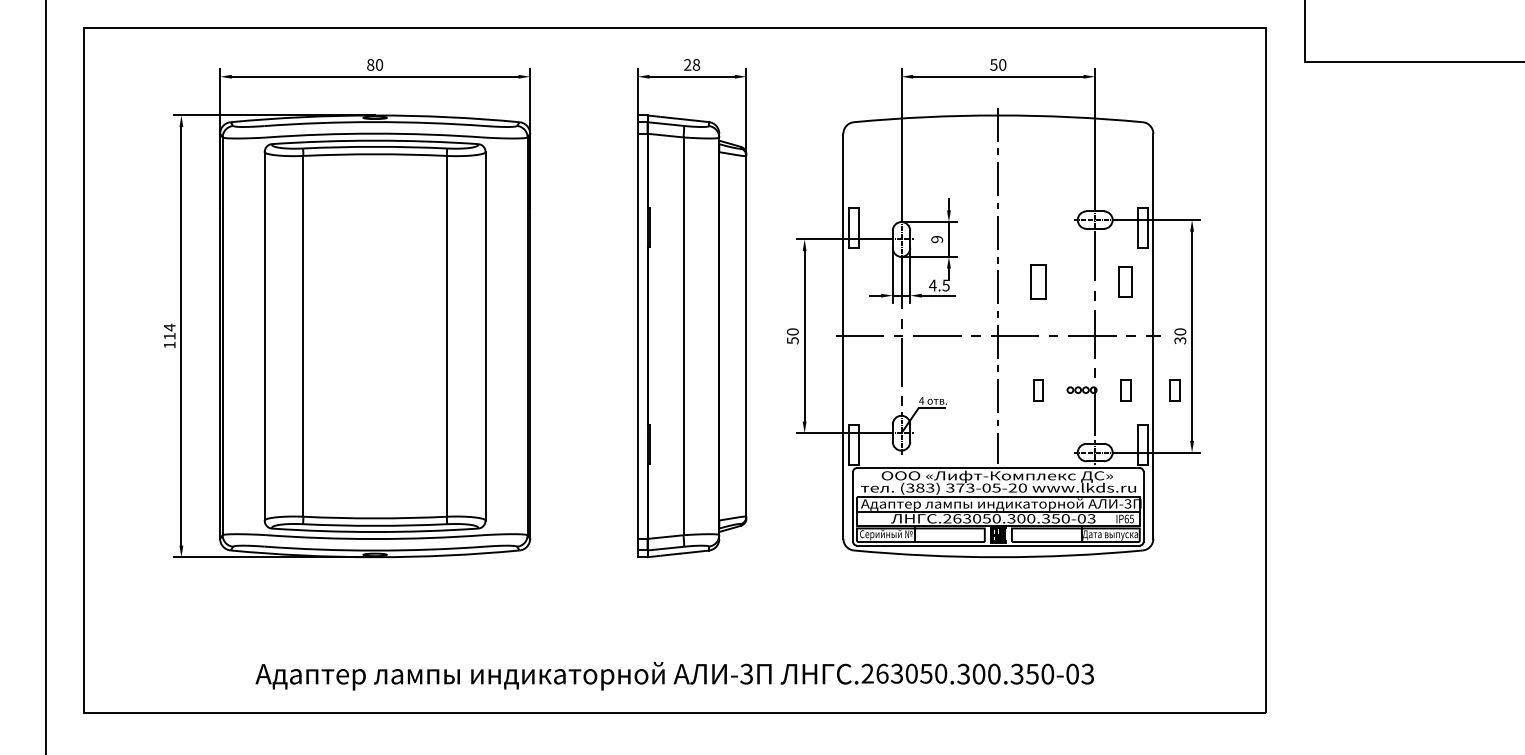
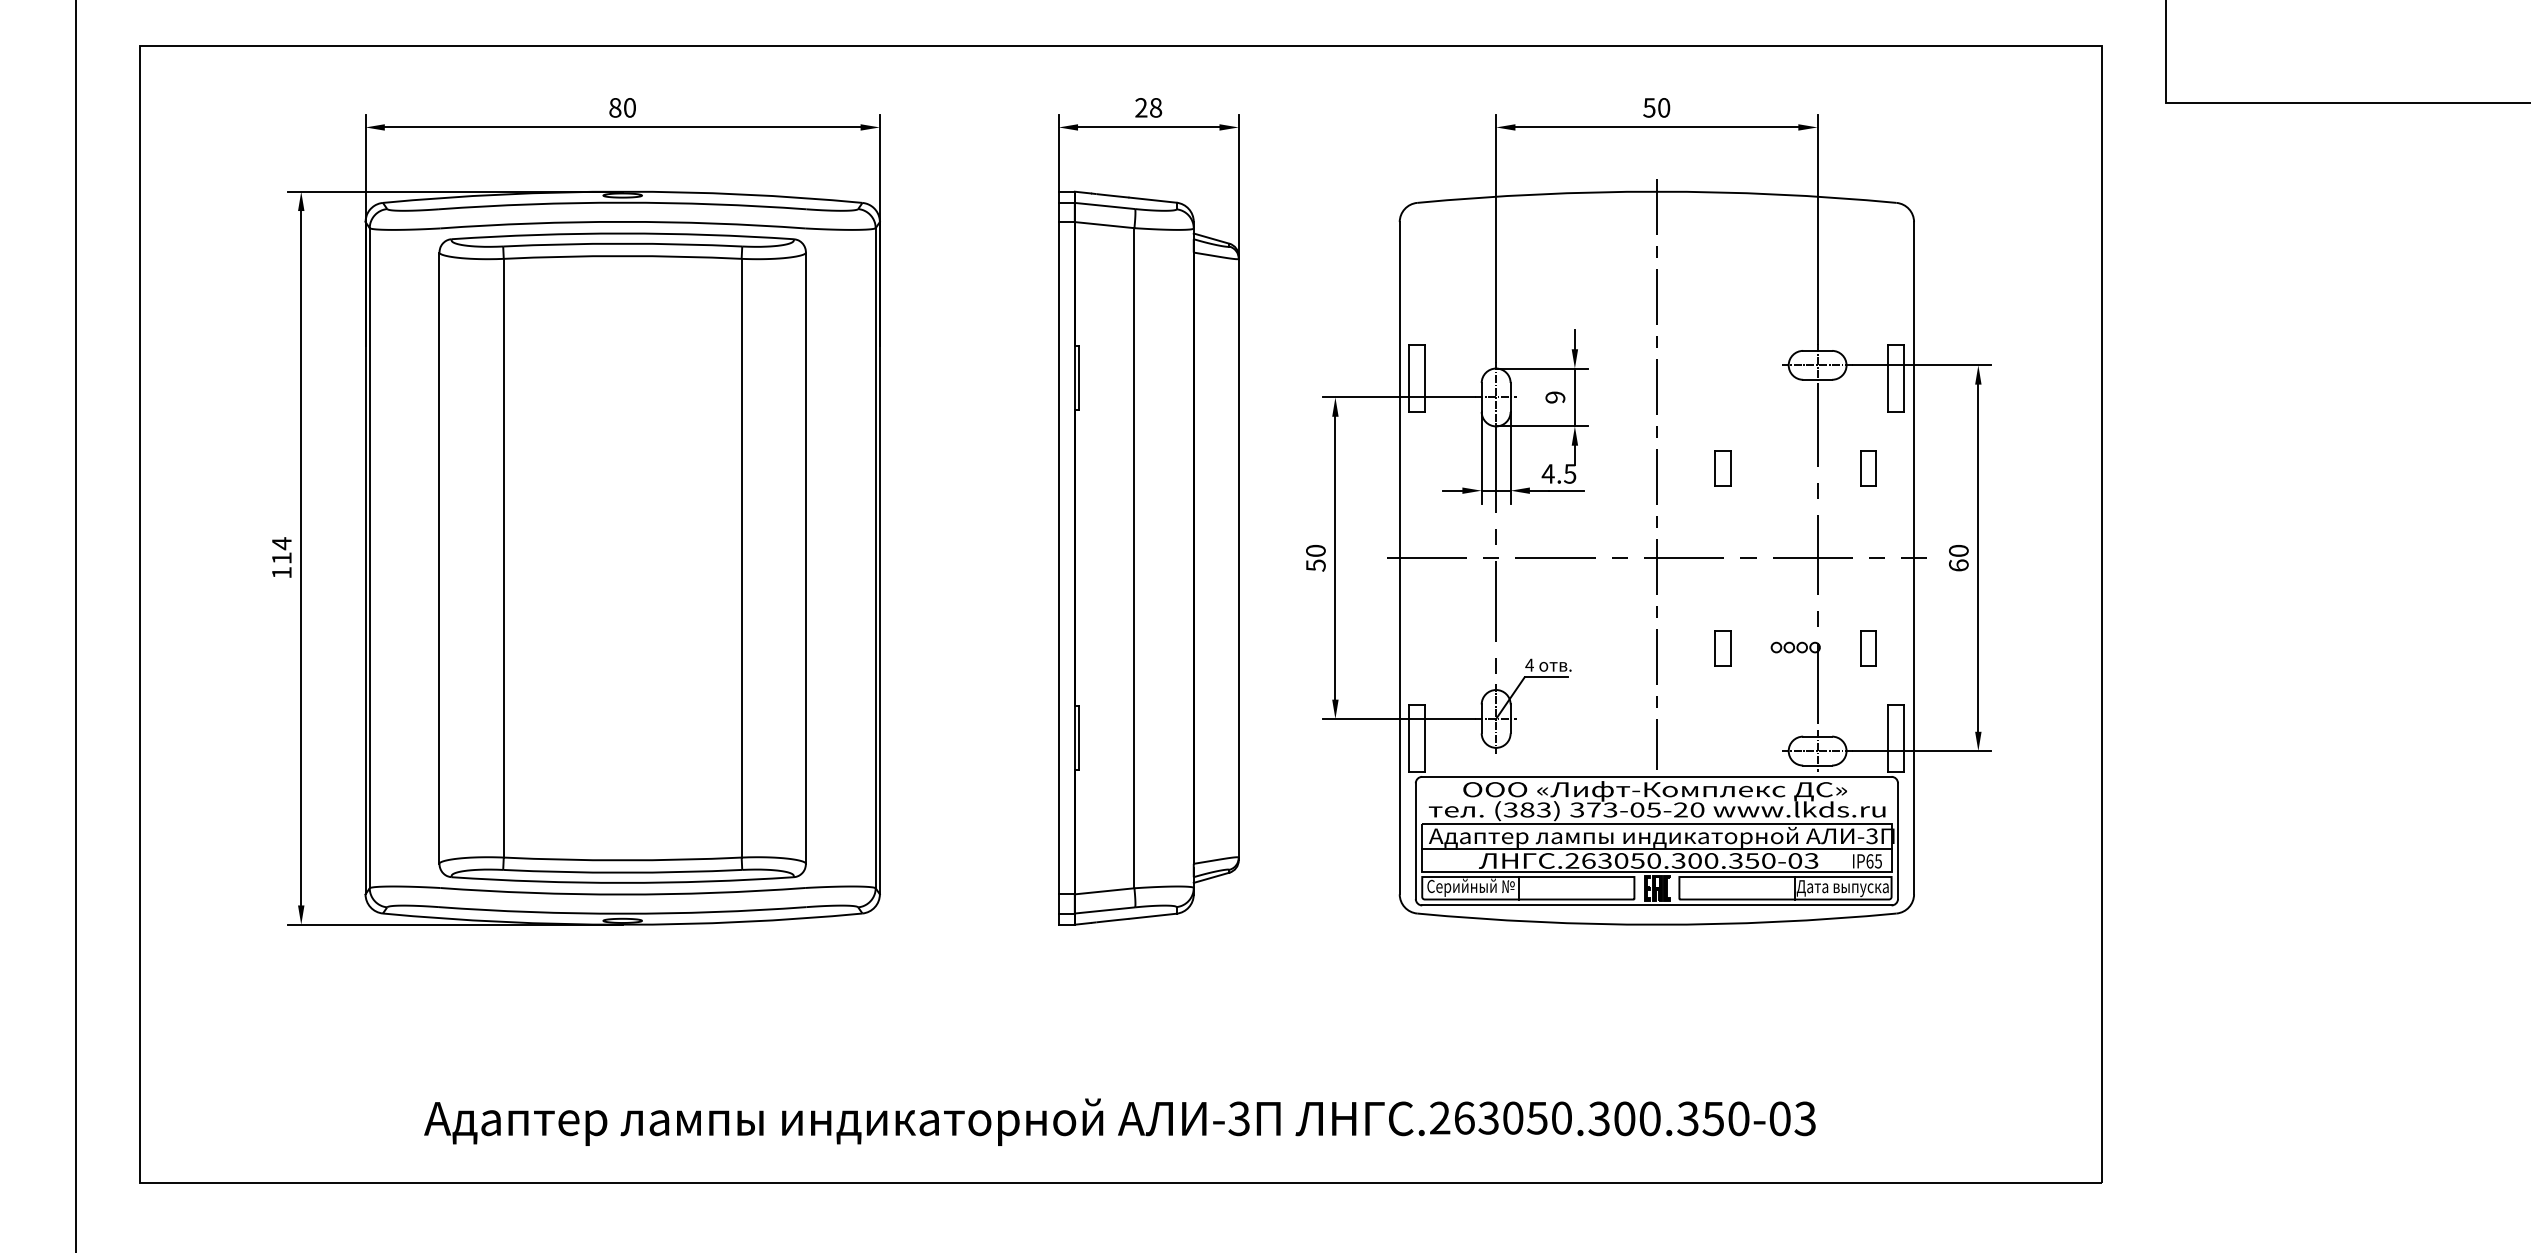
part: (1038, 282) -> (1723, 468), size x0.62
part: (1125, 282) -> (1867, 468), size x0.71
text: (1180, 340) -> (1959, 565), 30 -> 60
part: (1174, 390) -> (1949, 648), removed

